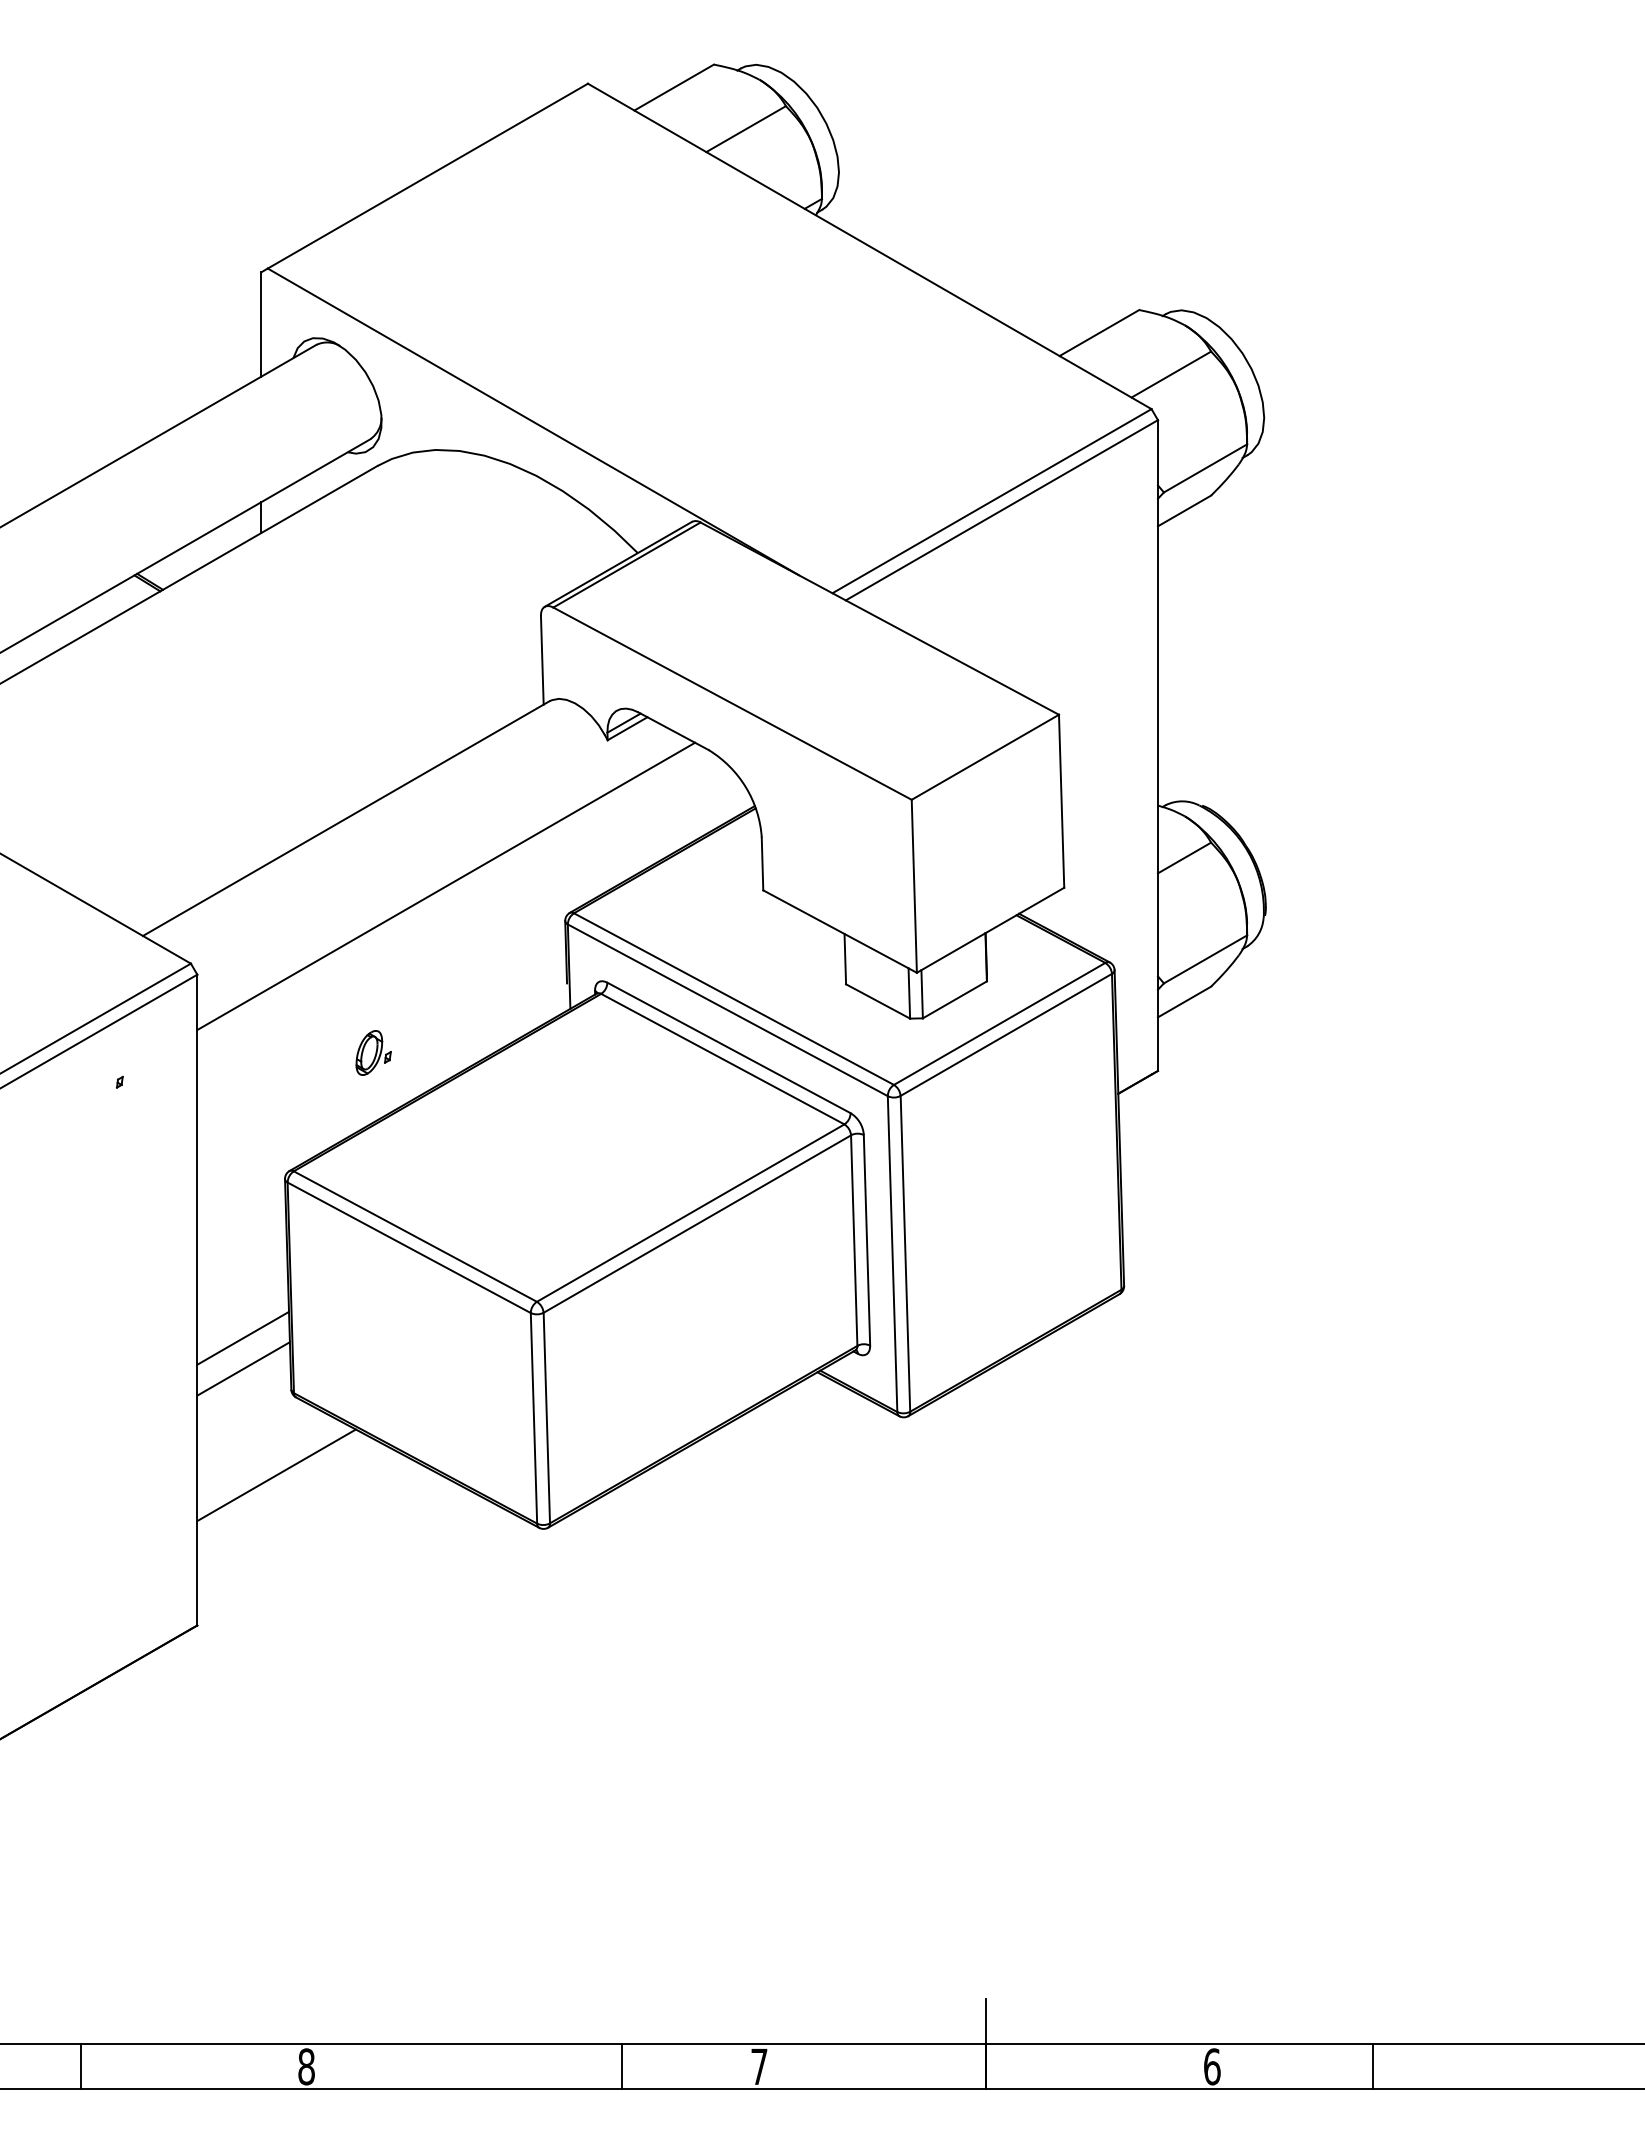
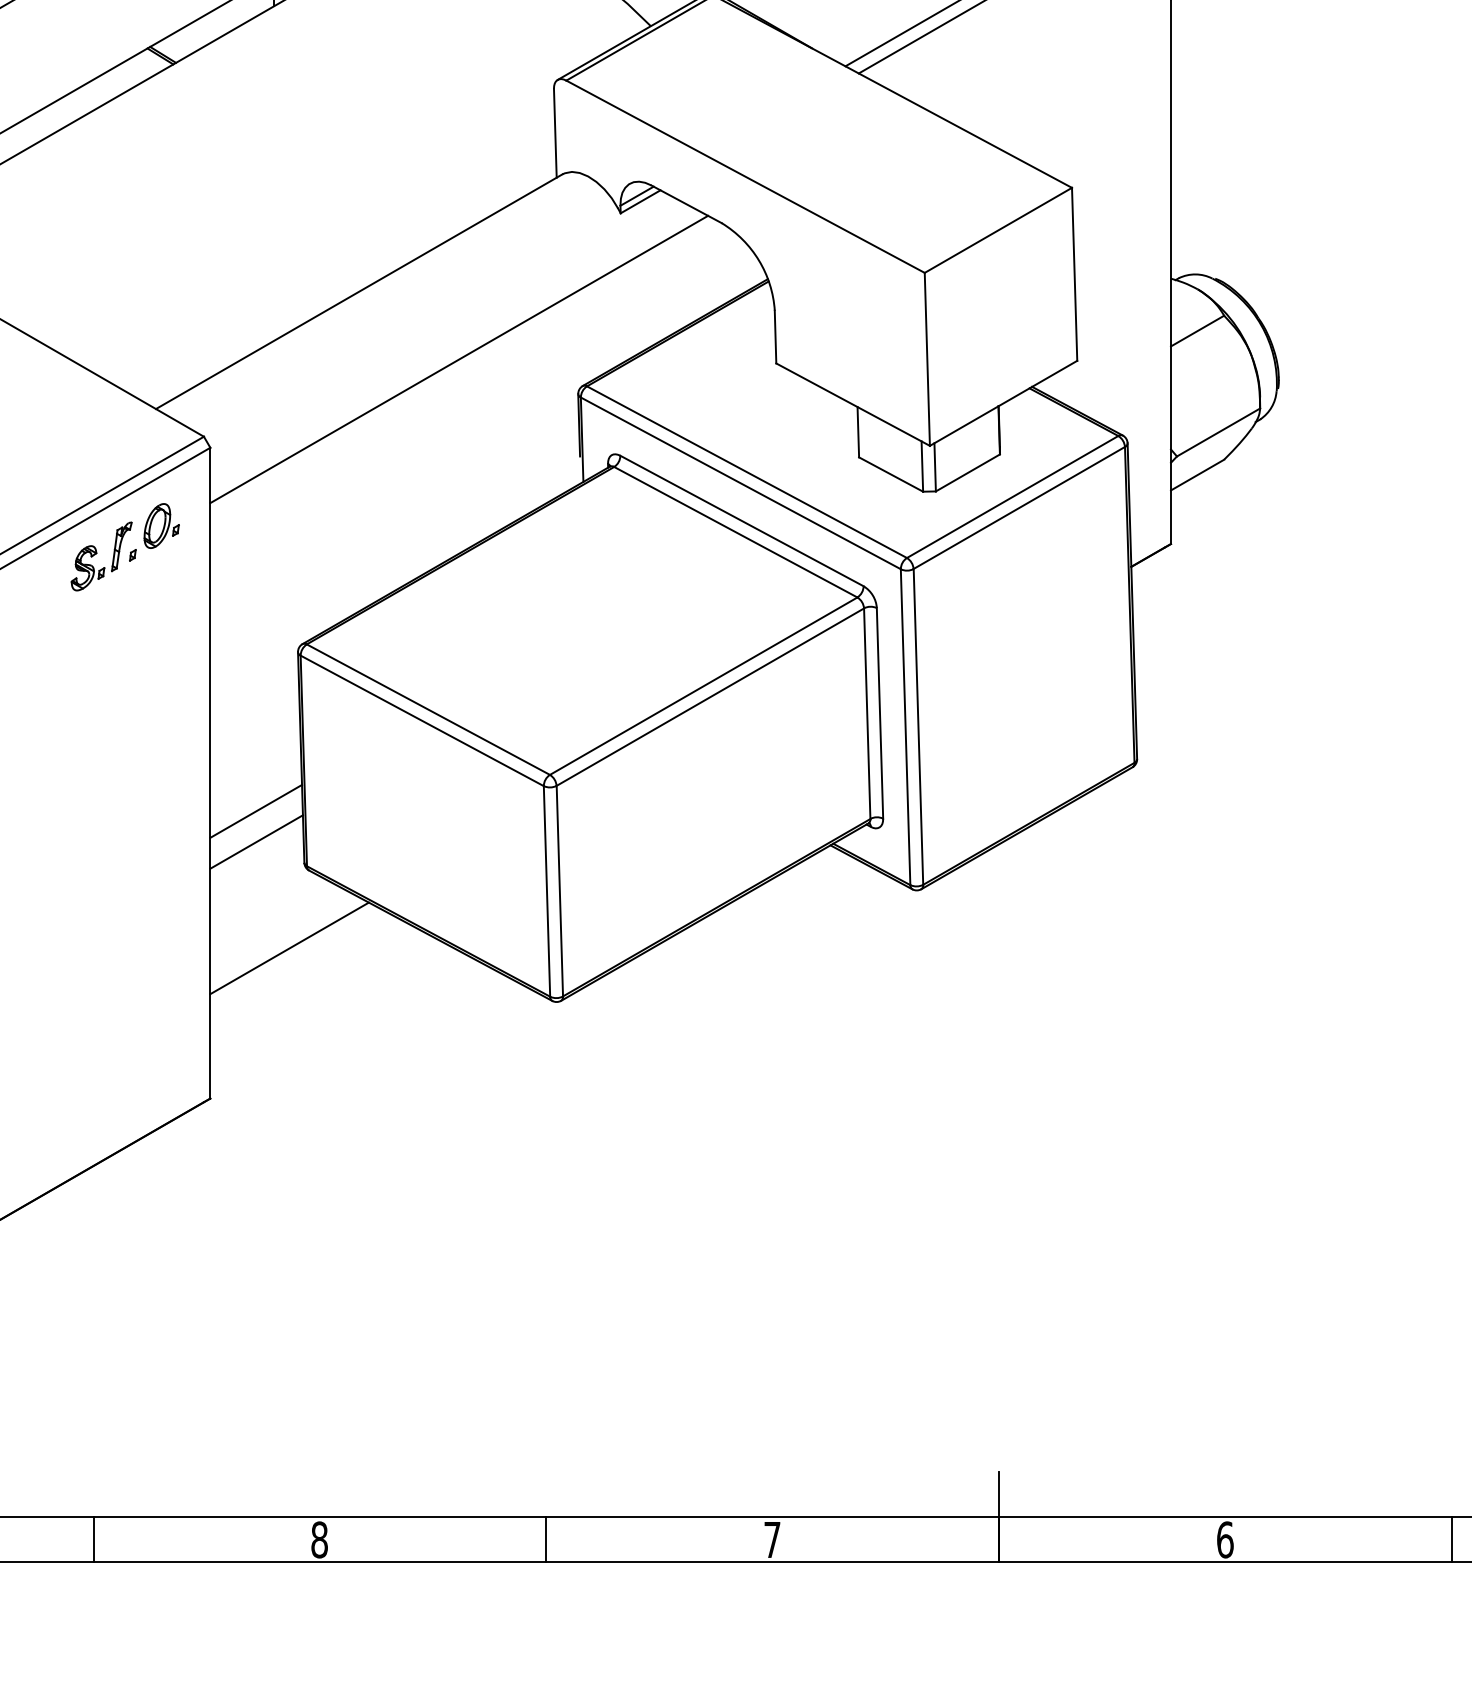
part: (373, 1052) -> (161, 525), moved
part: (88, 1083) -> (101, 556), added
line: (622, 2066) -> (546, 1539), moved
line: (1373, 2066) -> (1452, 1539), moved

